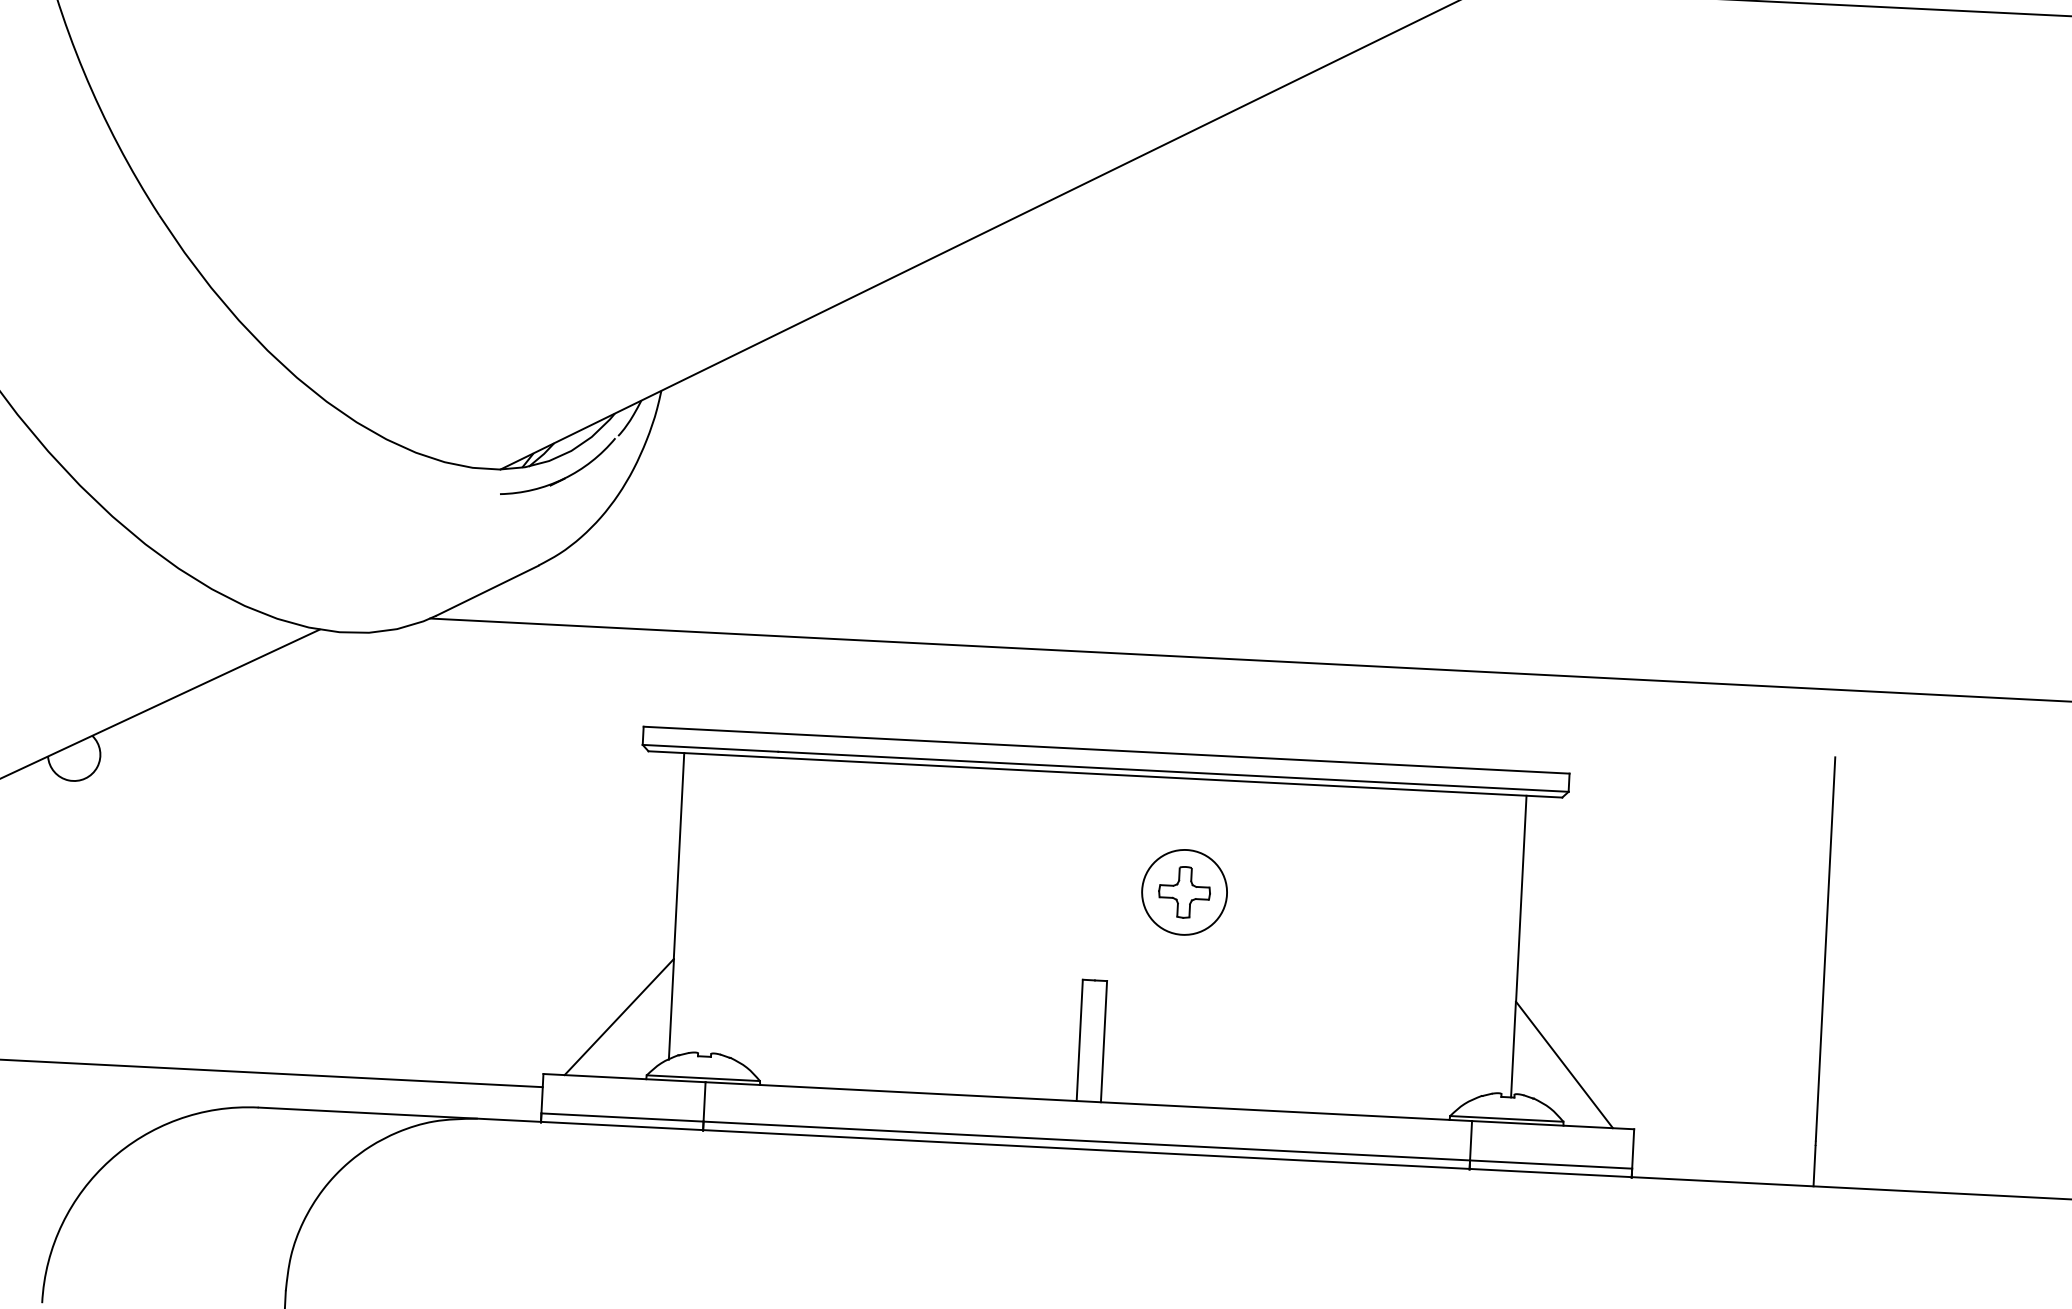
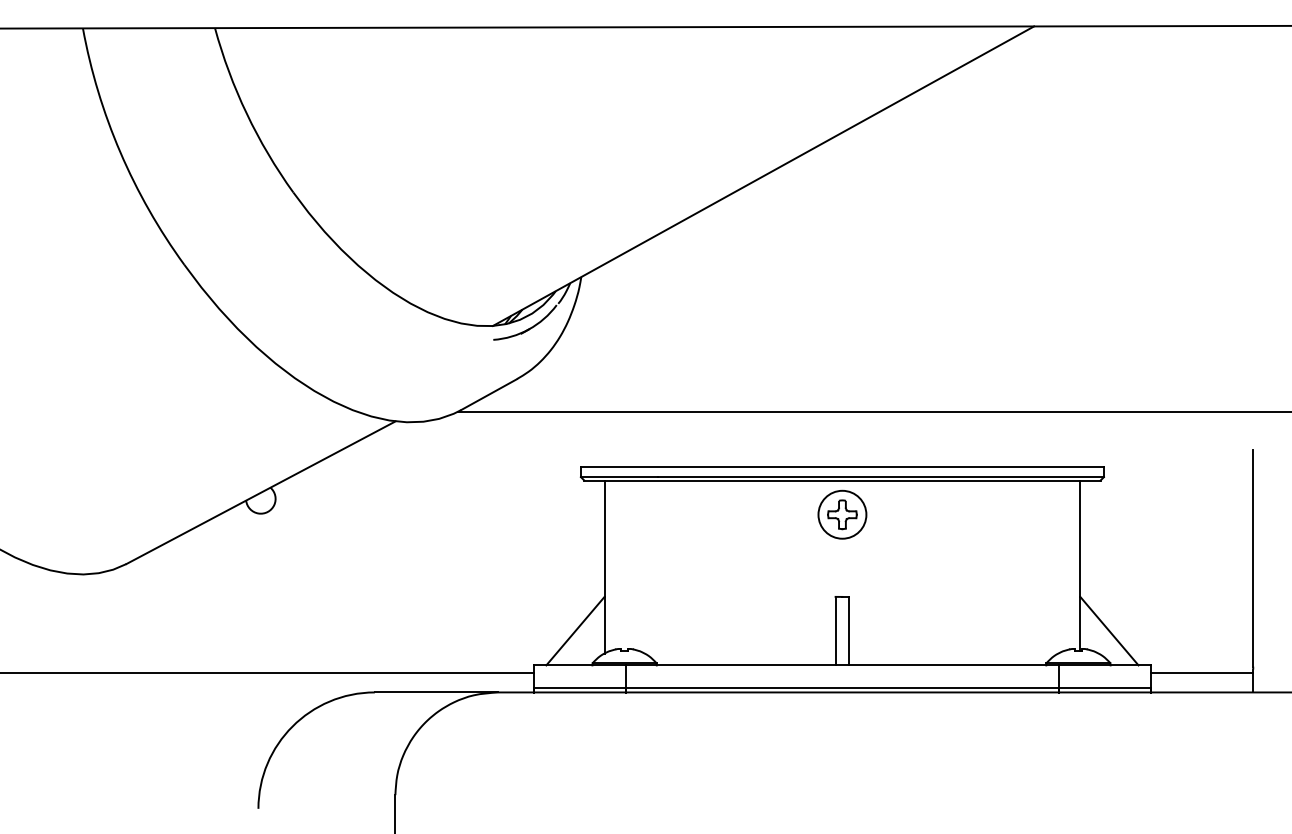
part: (1184, 891) -> (842, 514), moved
line: (1723, 1146) -> (1201, 672), added

